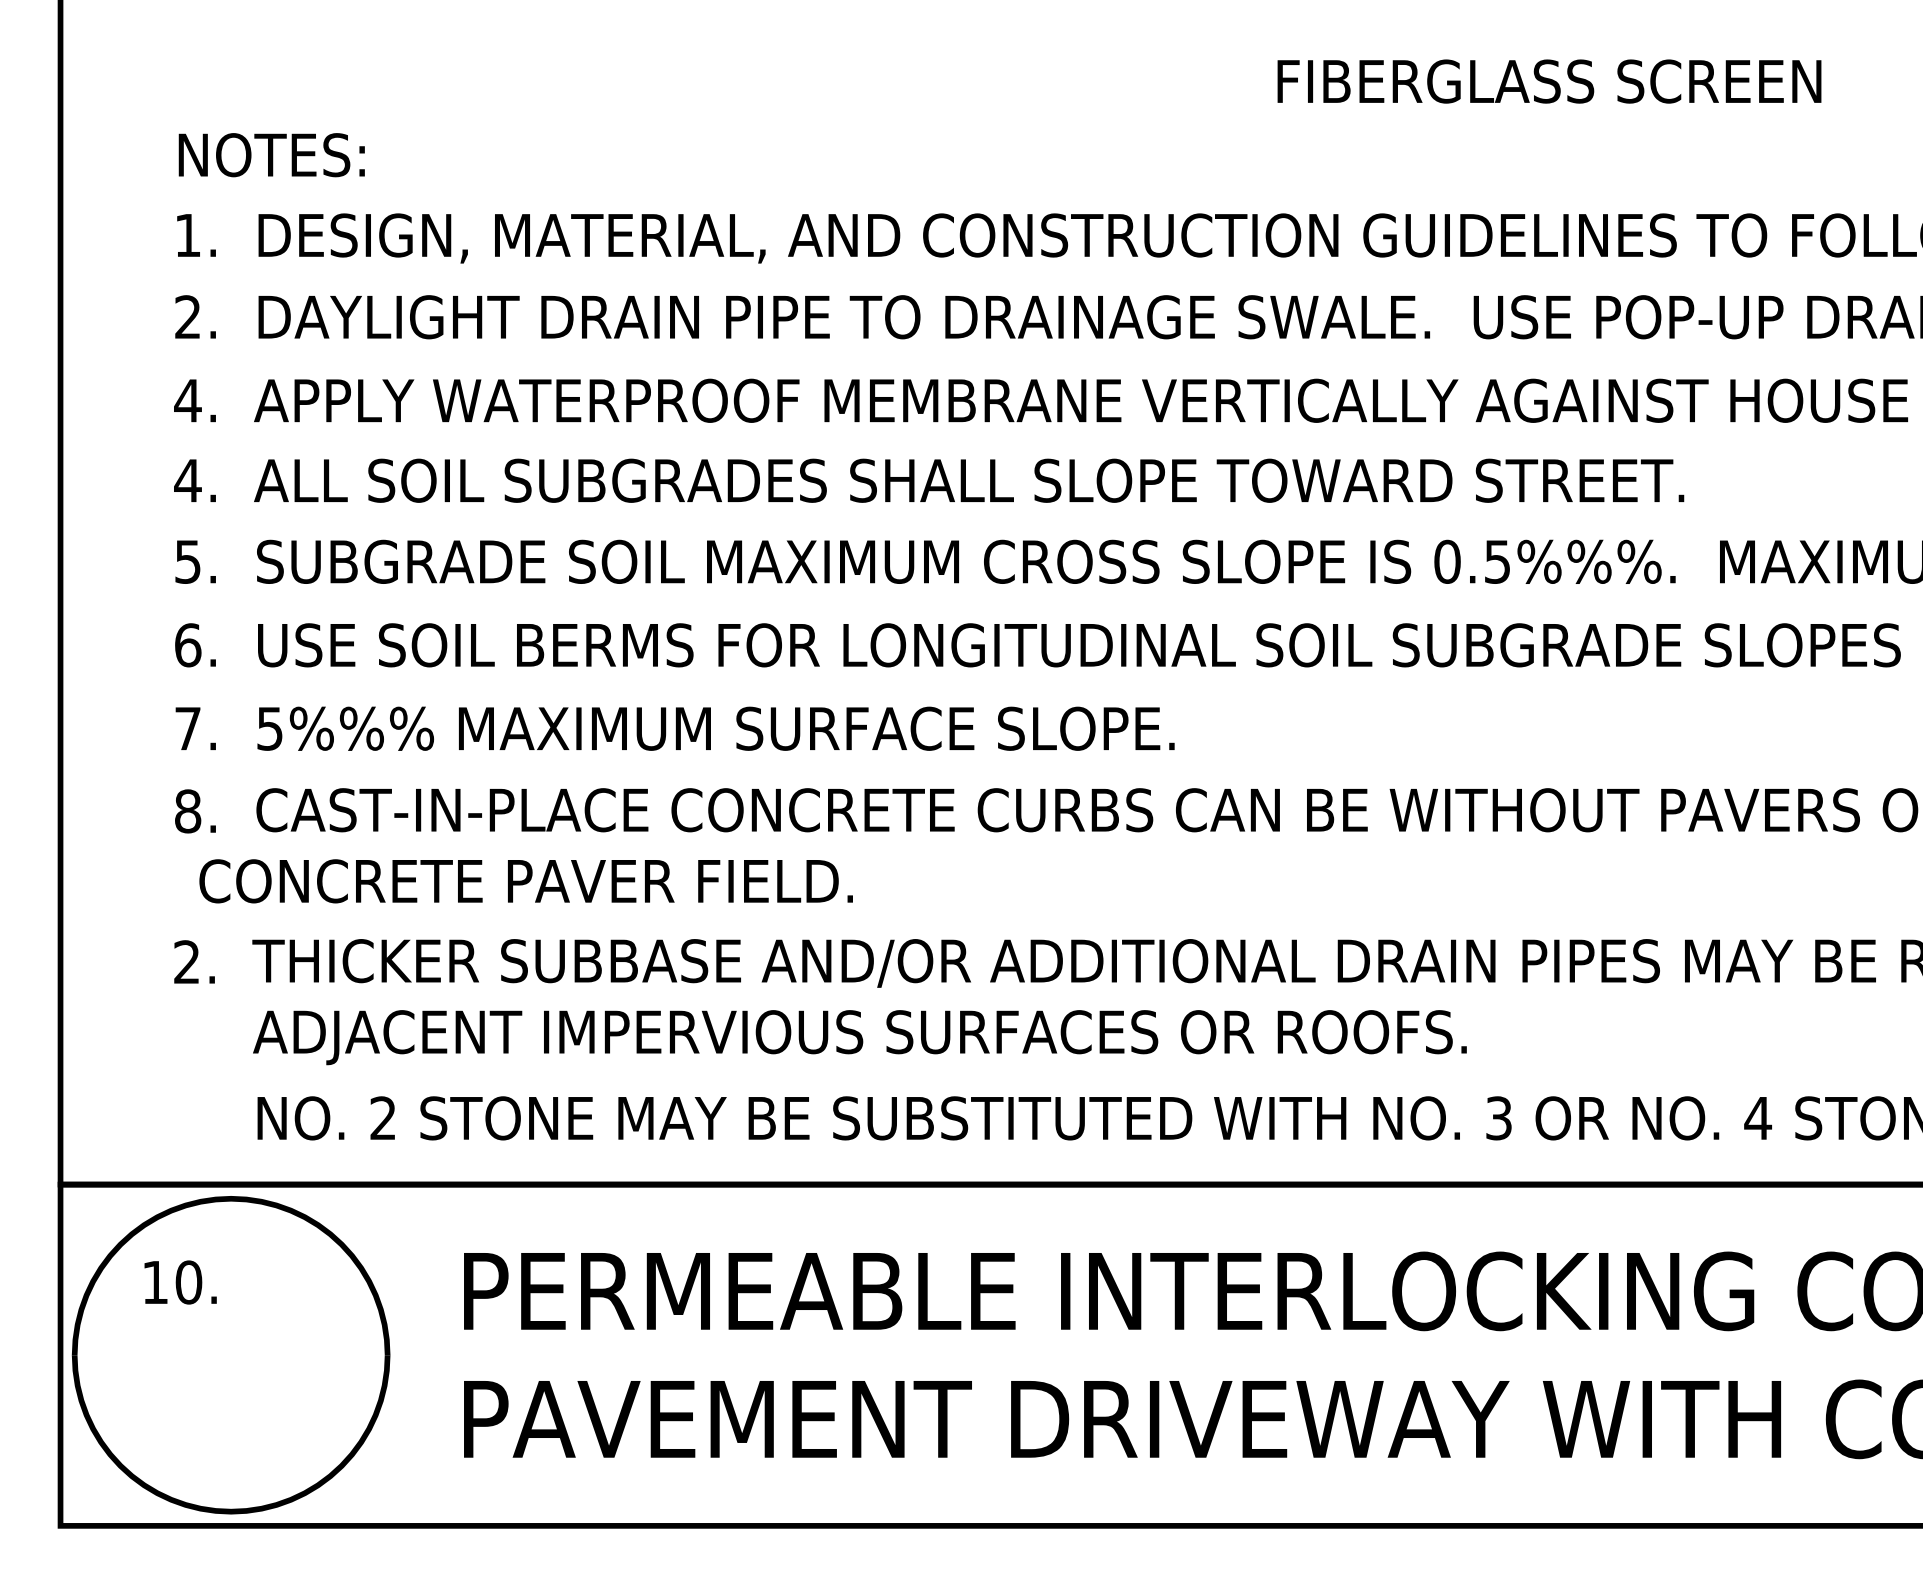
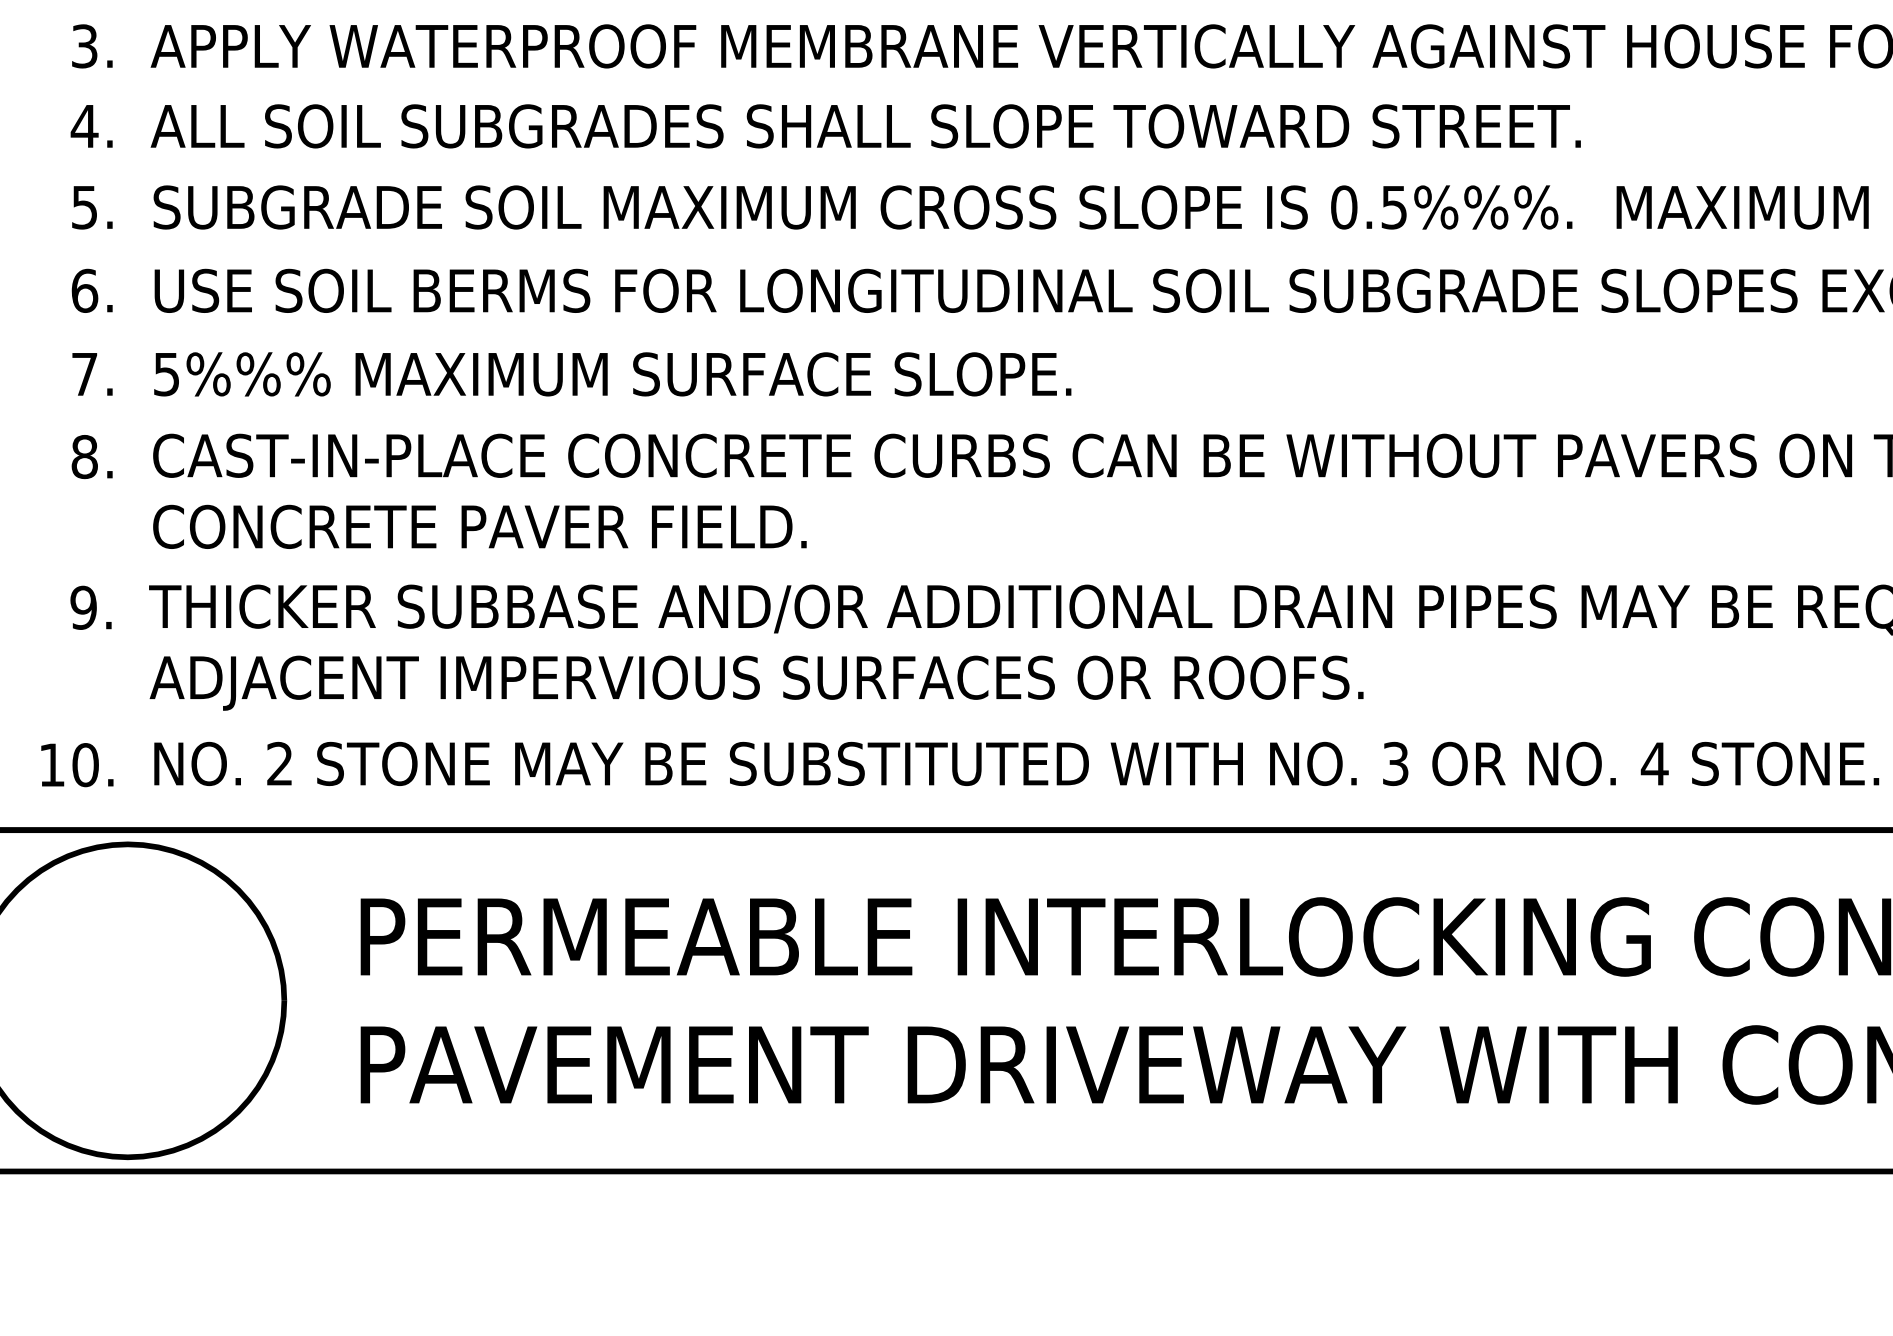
text: (187, 400) -> (84, 46), 4. -> 3.
text: (525, 881) -> (479, 527), moved
text: (186, 962) -> (83, 608), 2. -> 9.
text: (180, 1282) -> (77, 765), moved

